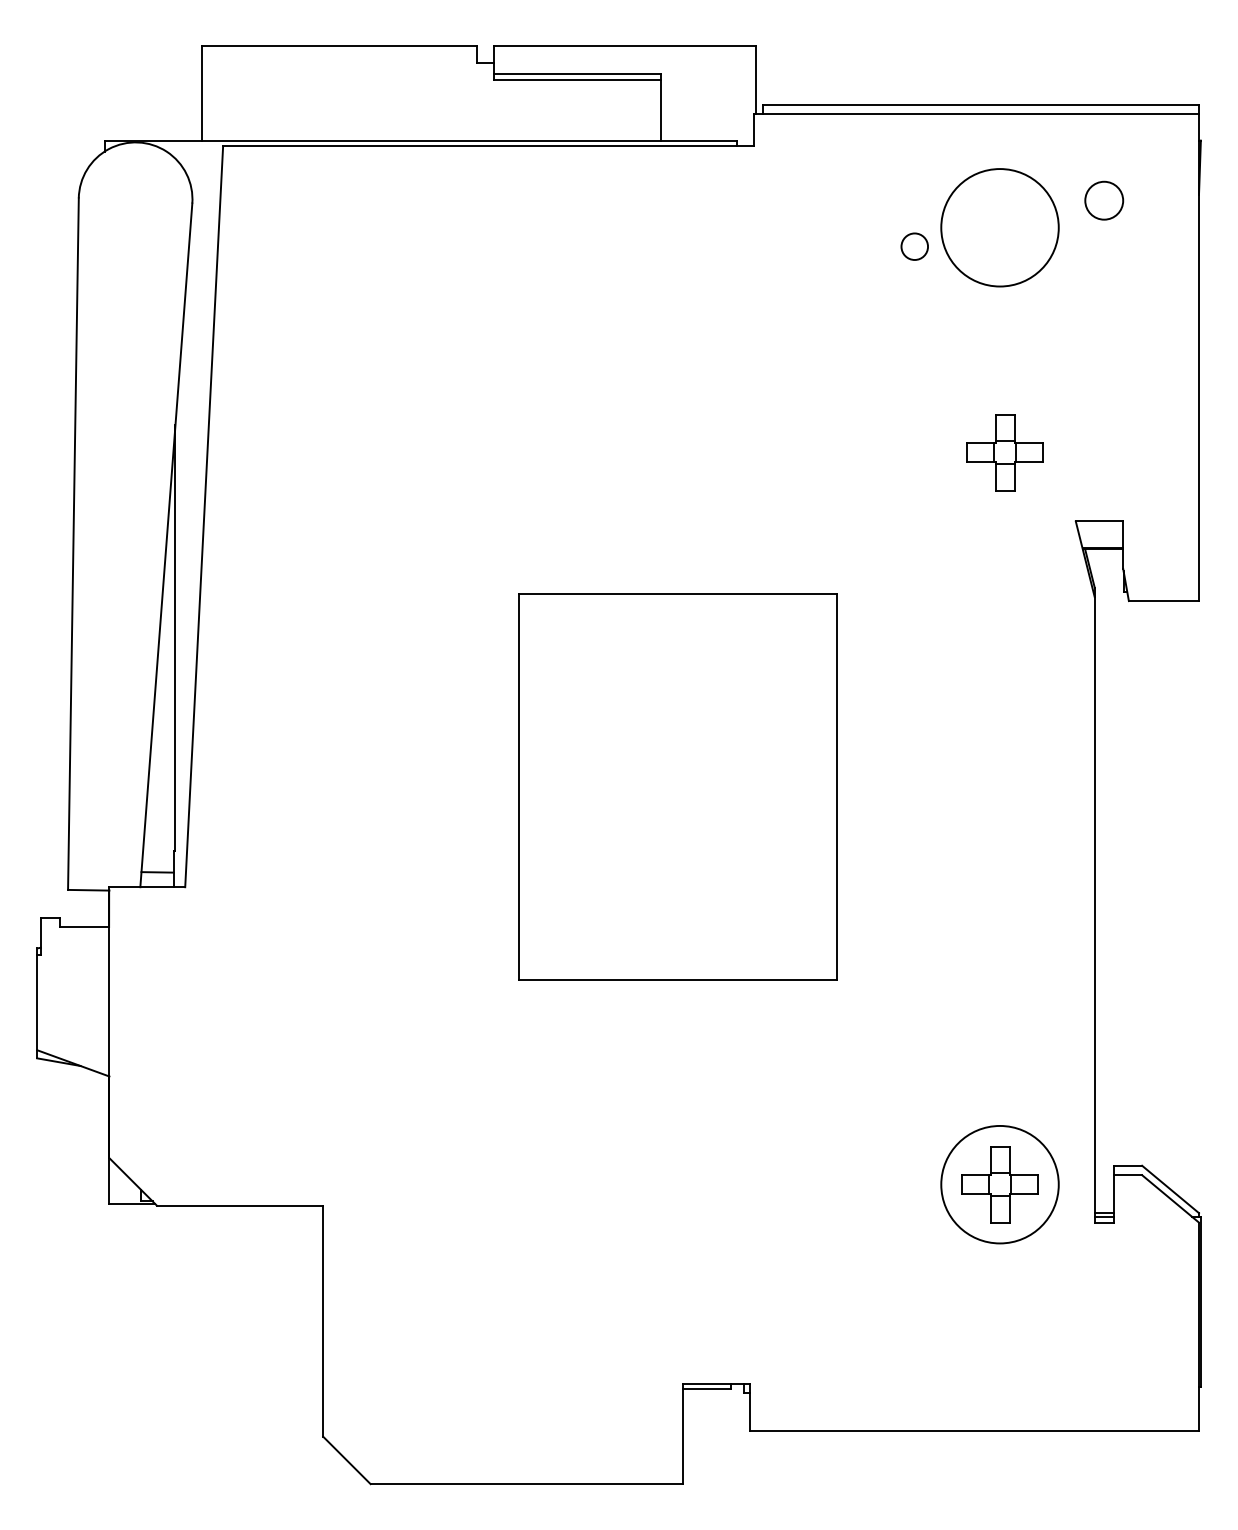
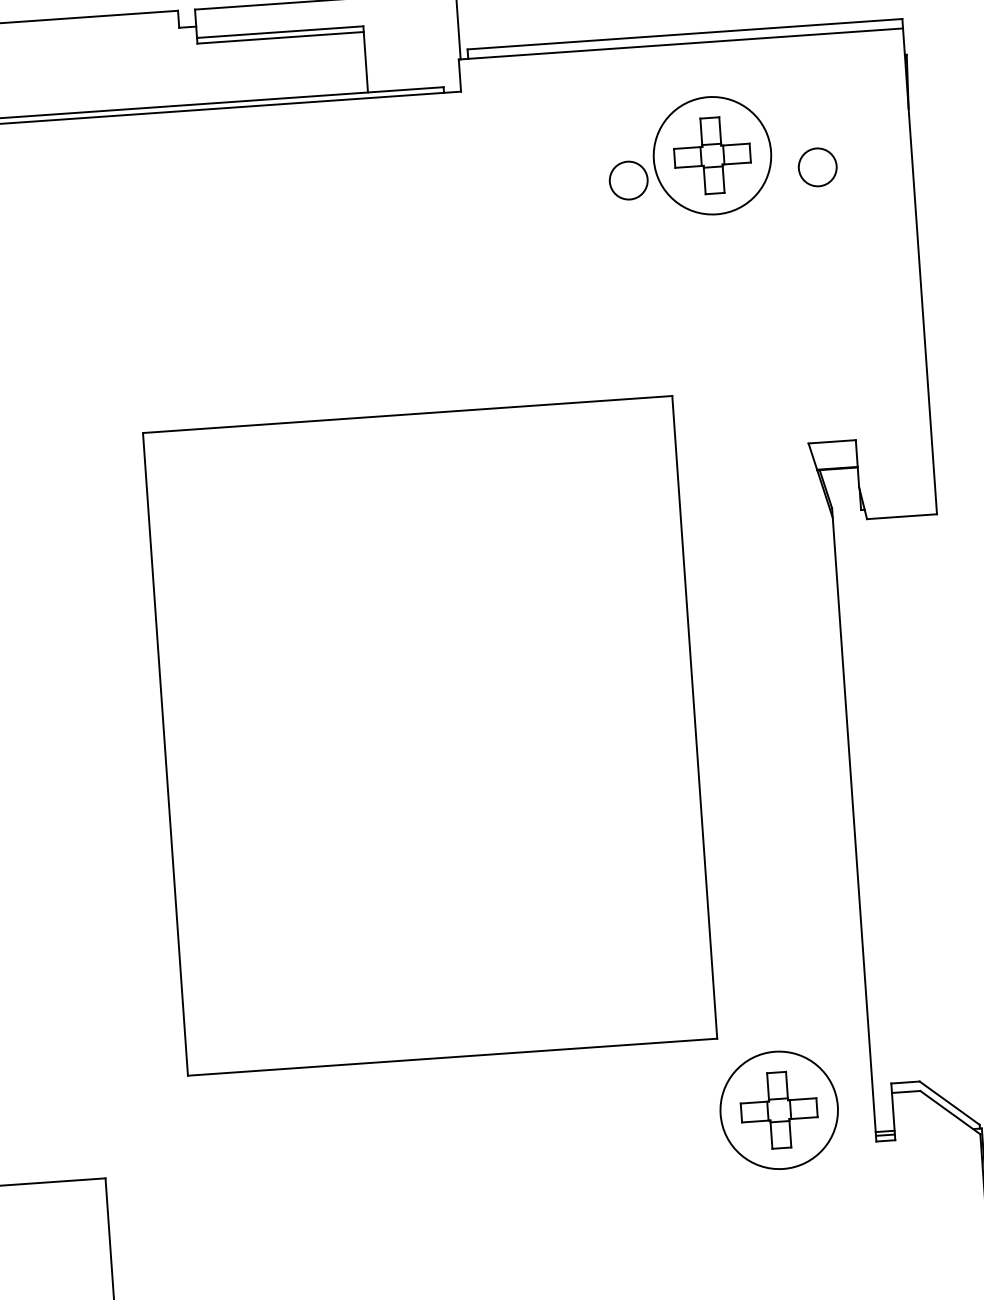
circle: (1104, 200) -> (818, 167), moved
circle: (914, 246) -> (628, 180), size x1.43
part: (1004, 452) -> (711, 155), moved
part: (677, 786) -> (429, 735), size x1.67

